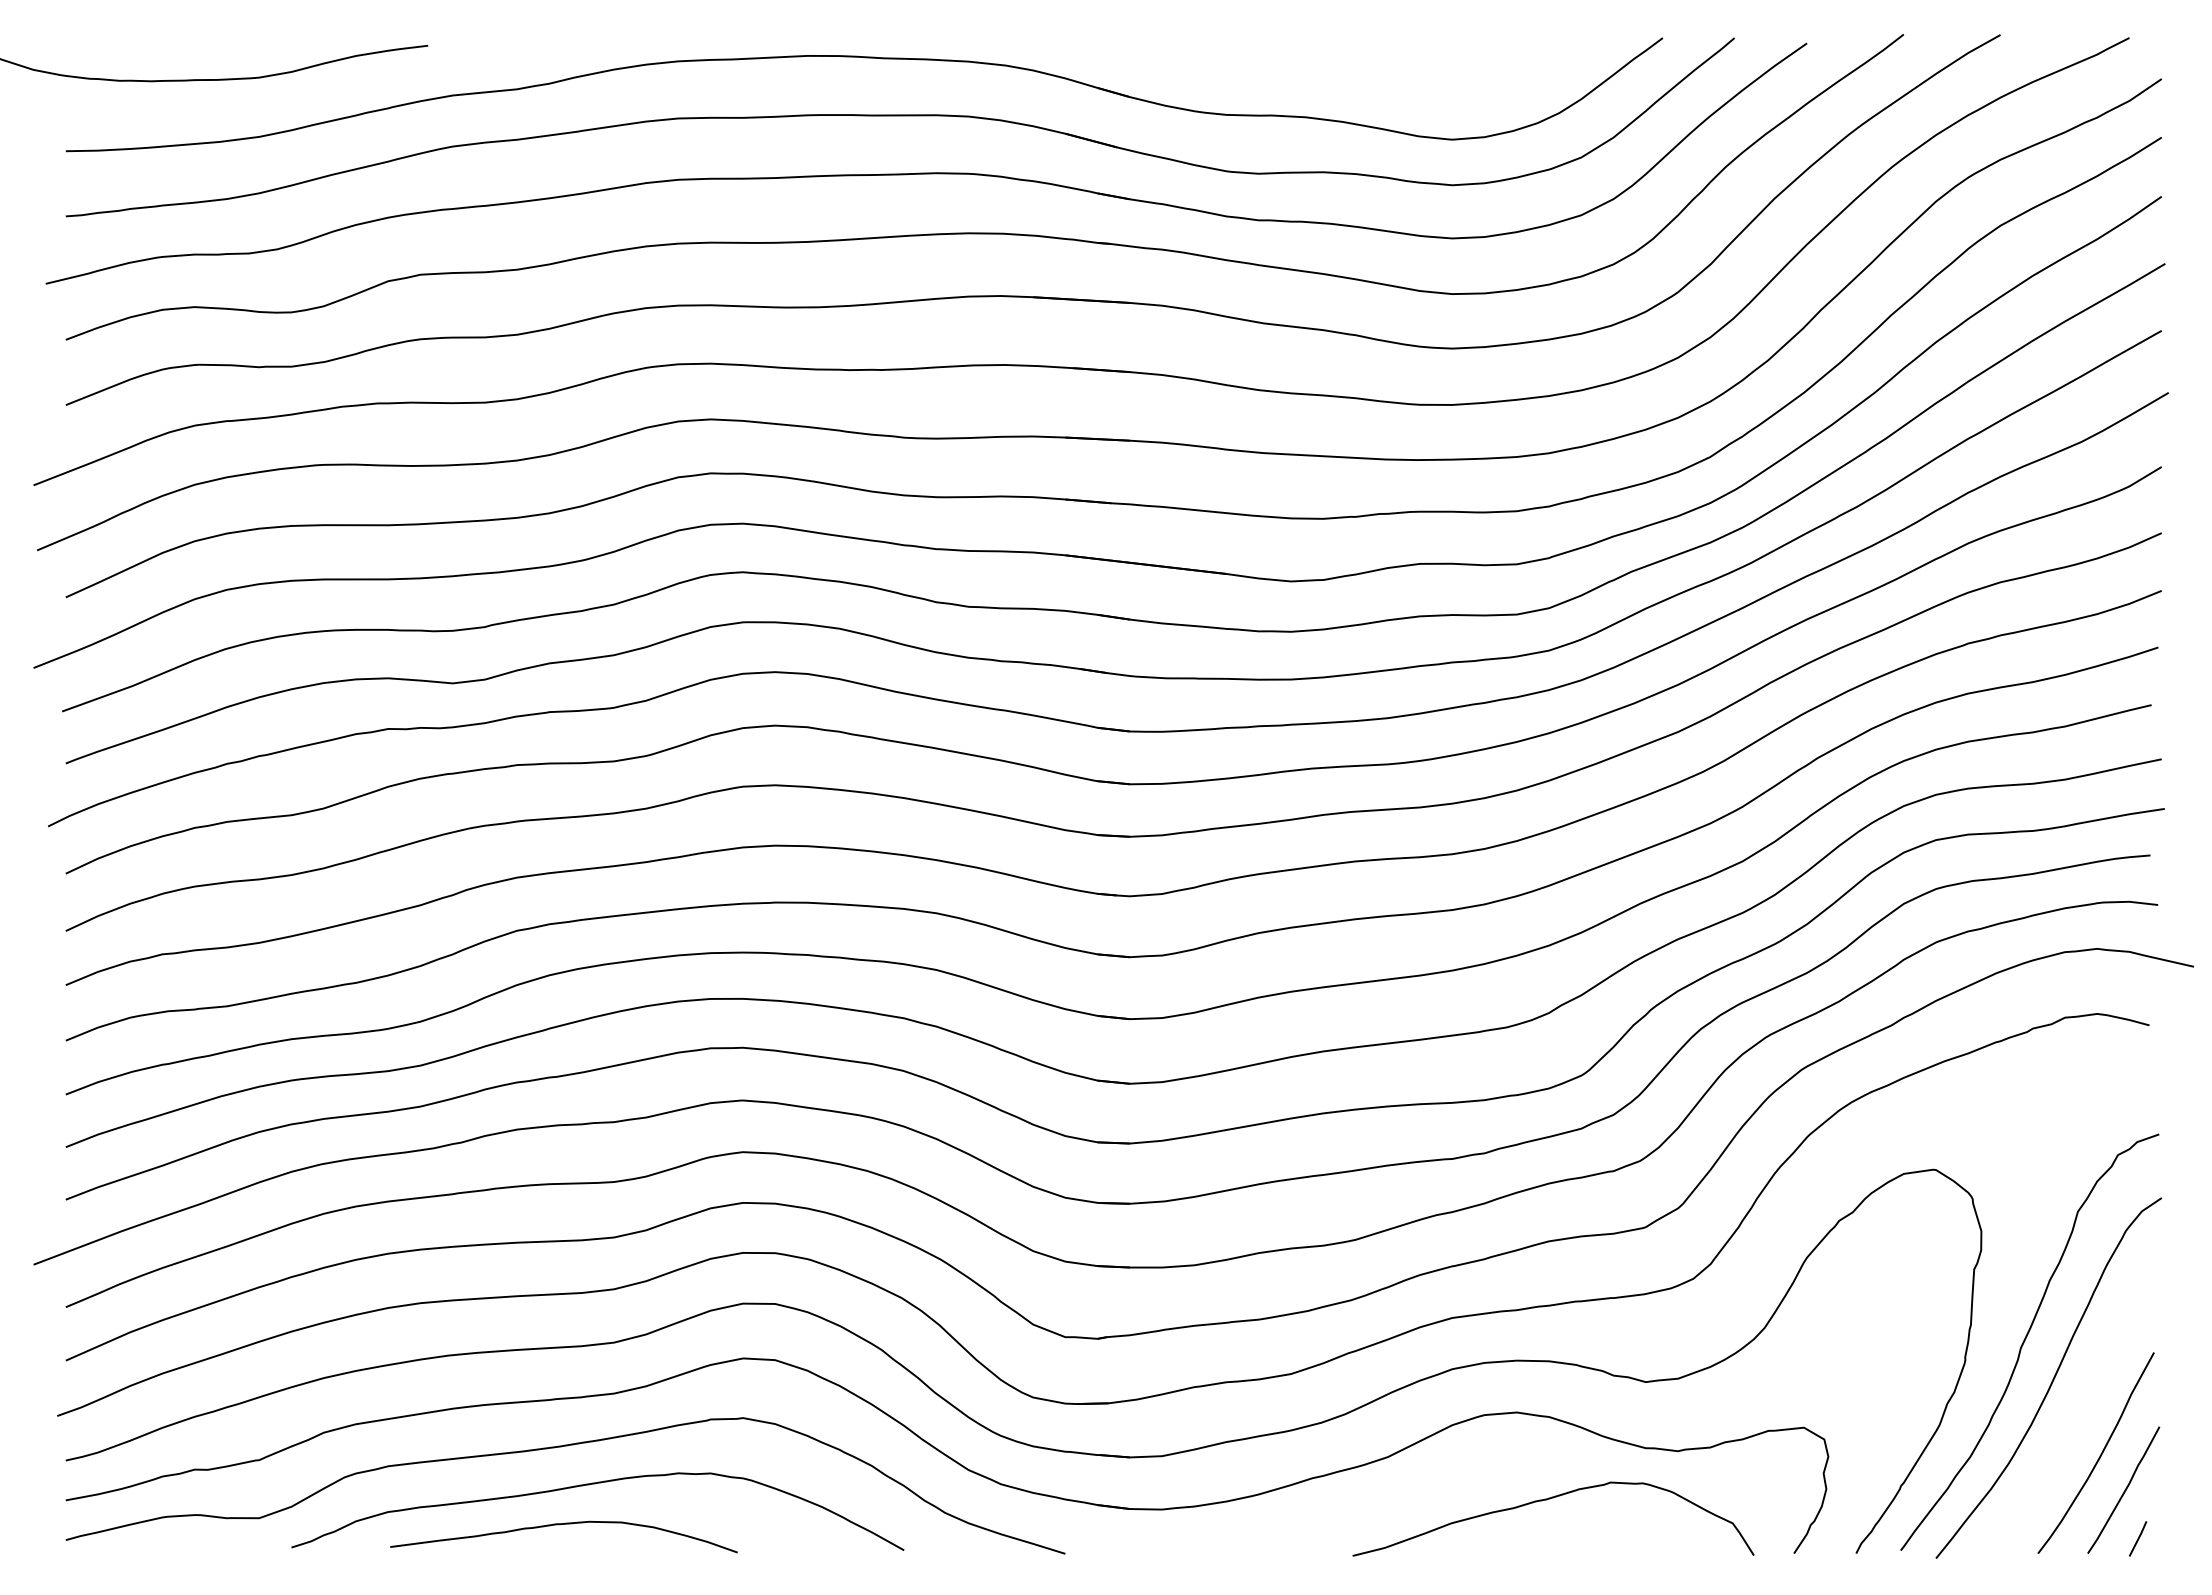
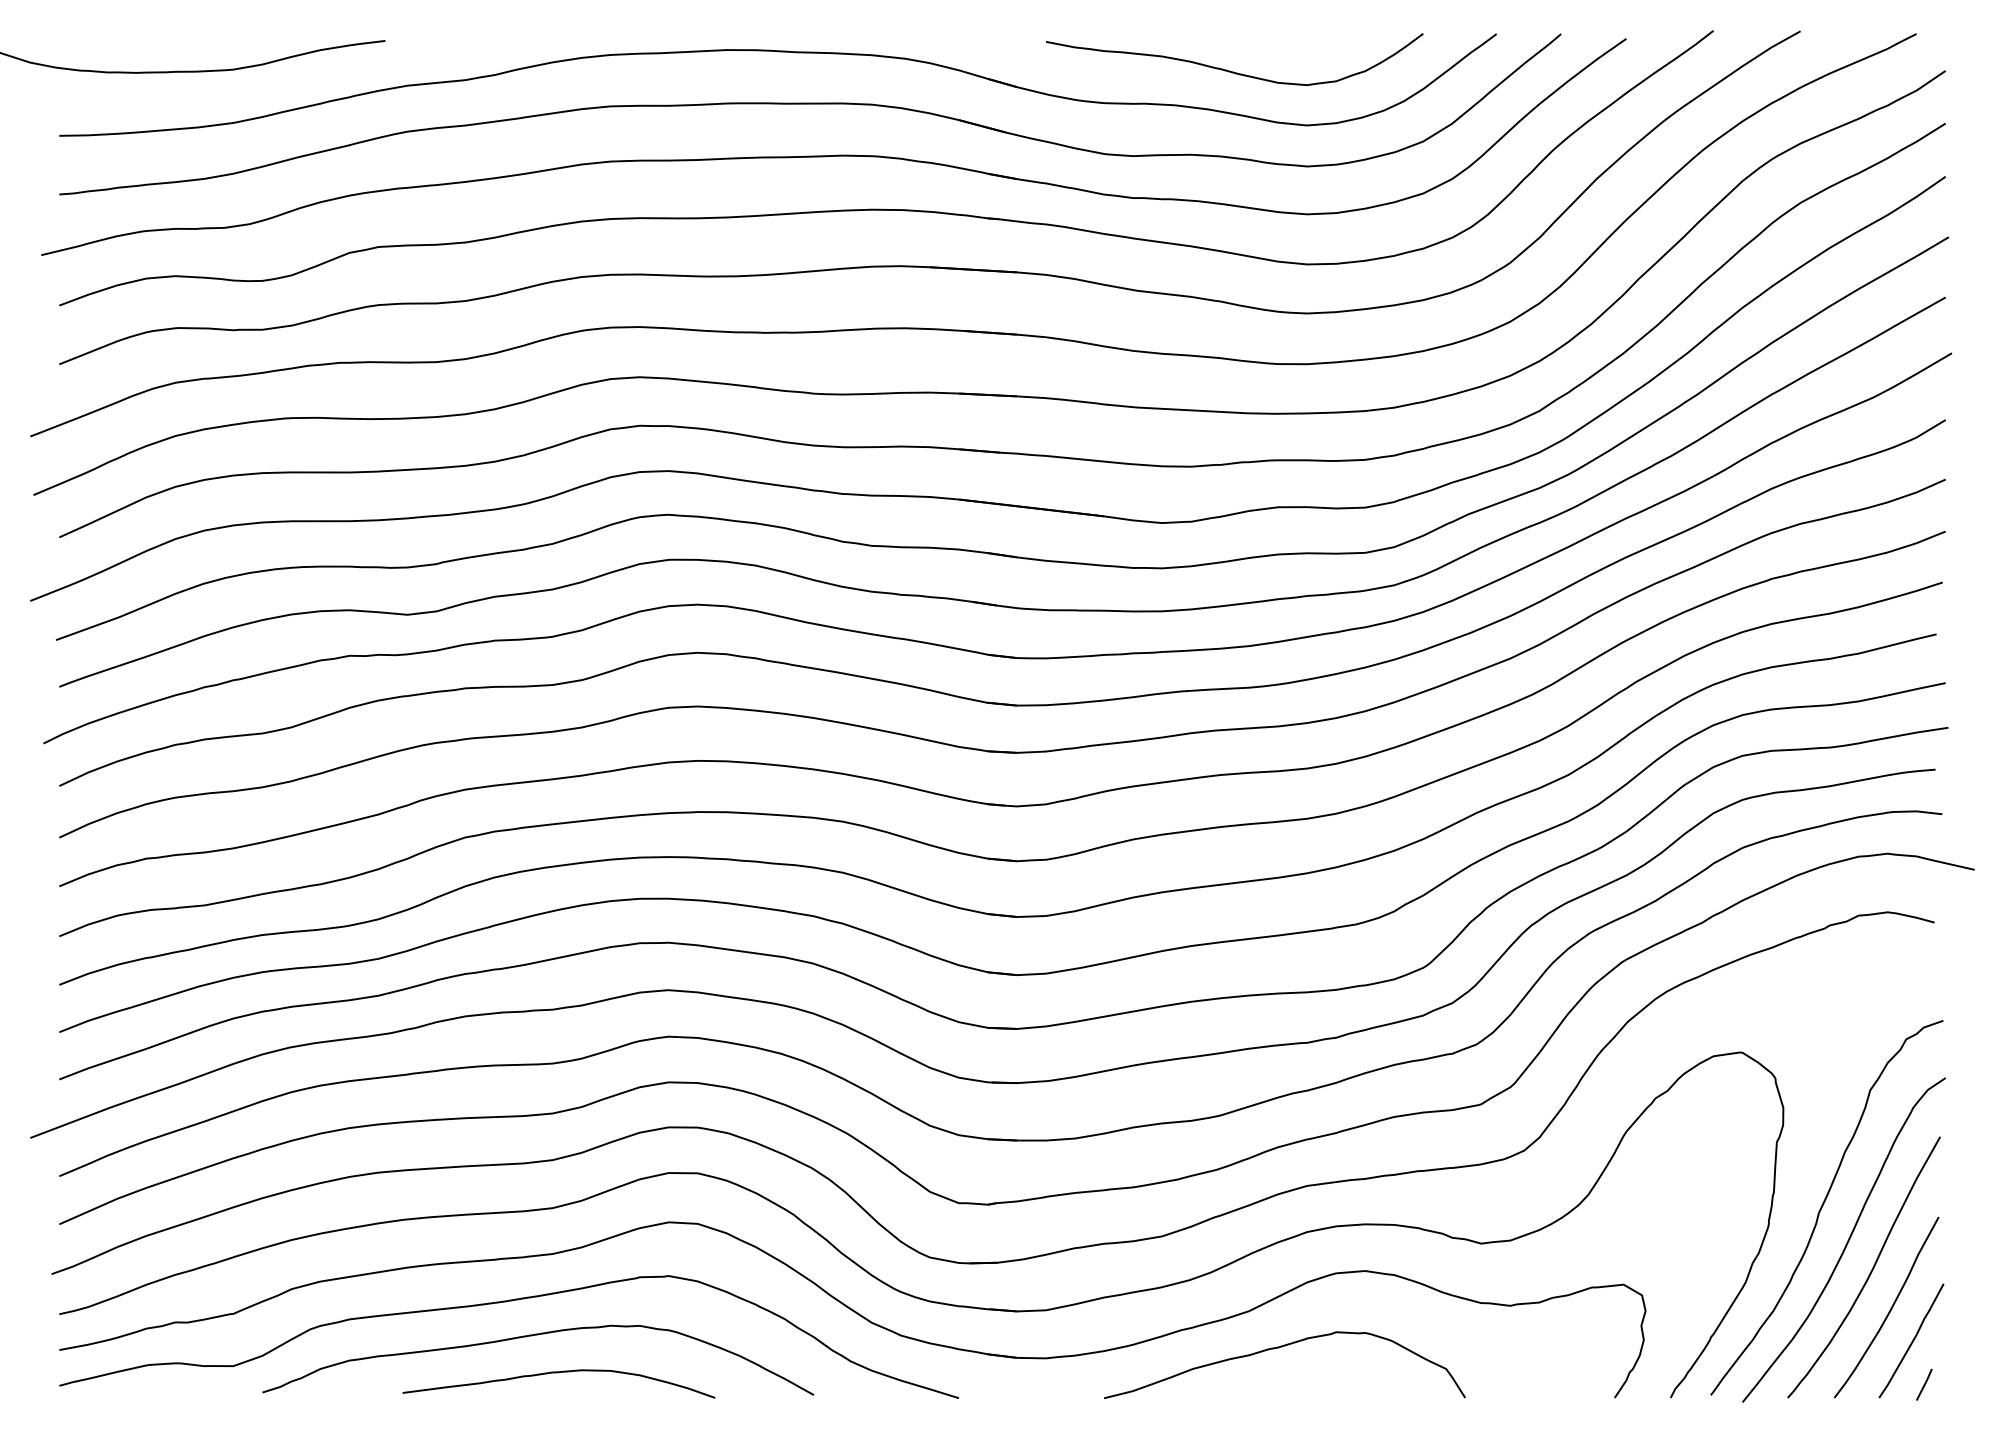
curve: (1369, 79) -> (1232, 71), added
curve: (2078, 1412) -> (1870, 1271), added
curve: (1550, 1499) -> (1282, 1347), moved
curve: (560, 1525) -> (555, 1373), moved

